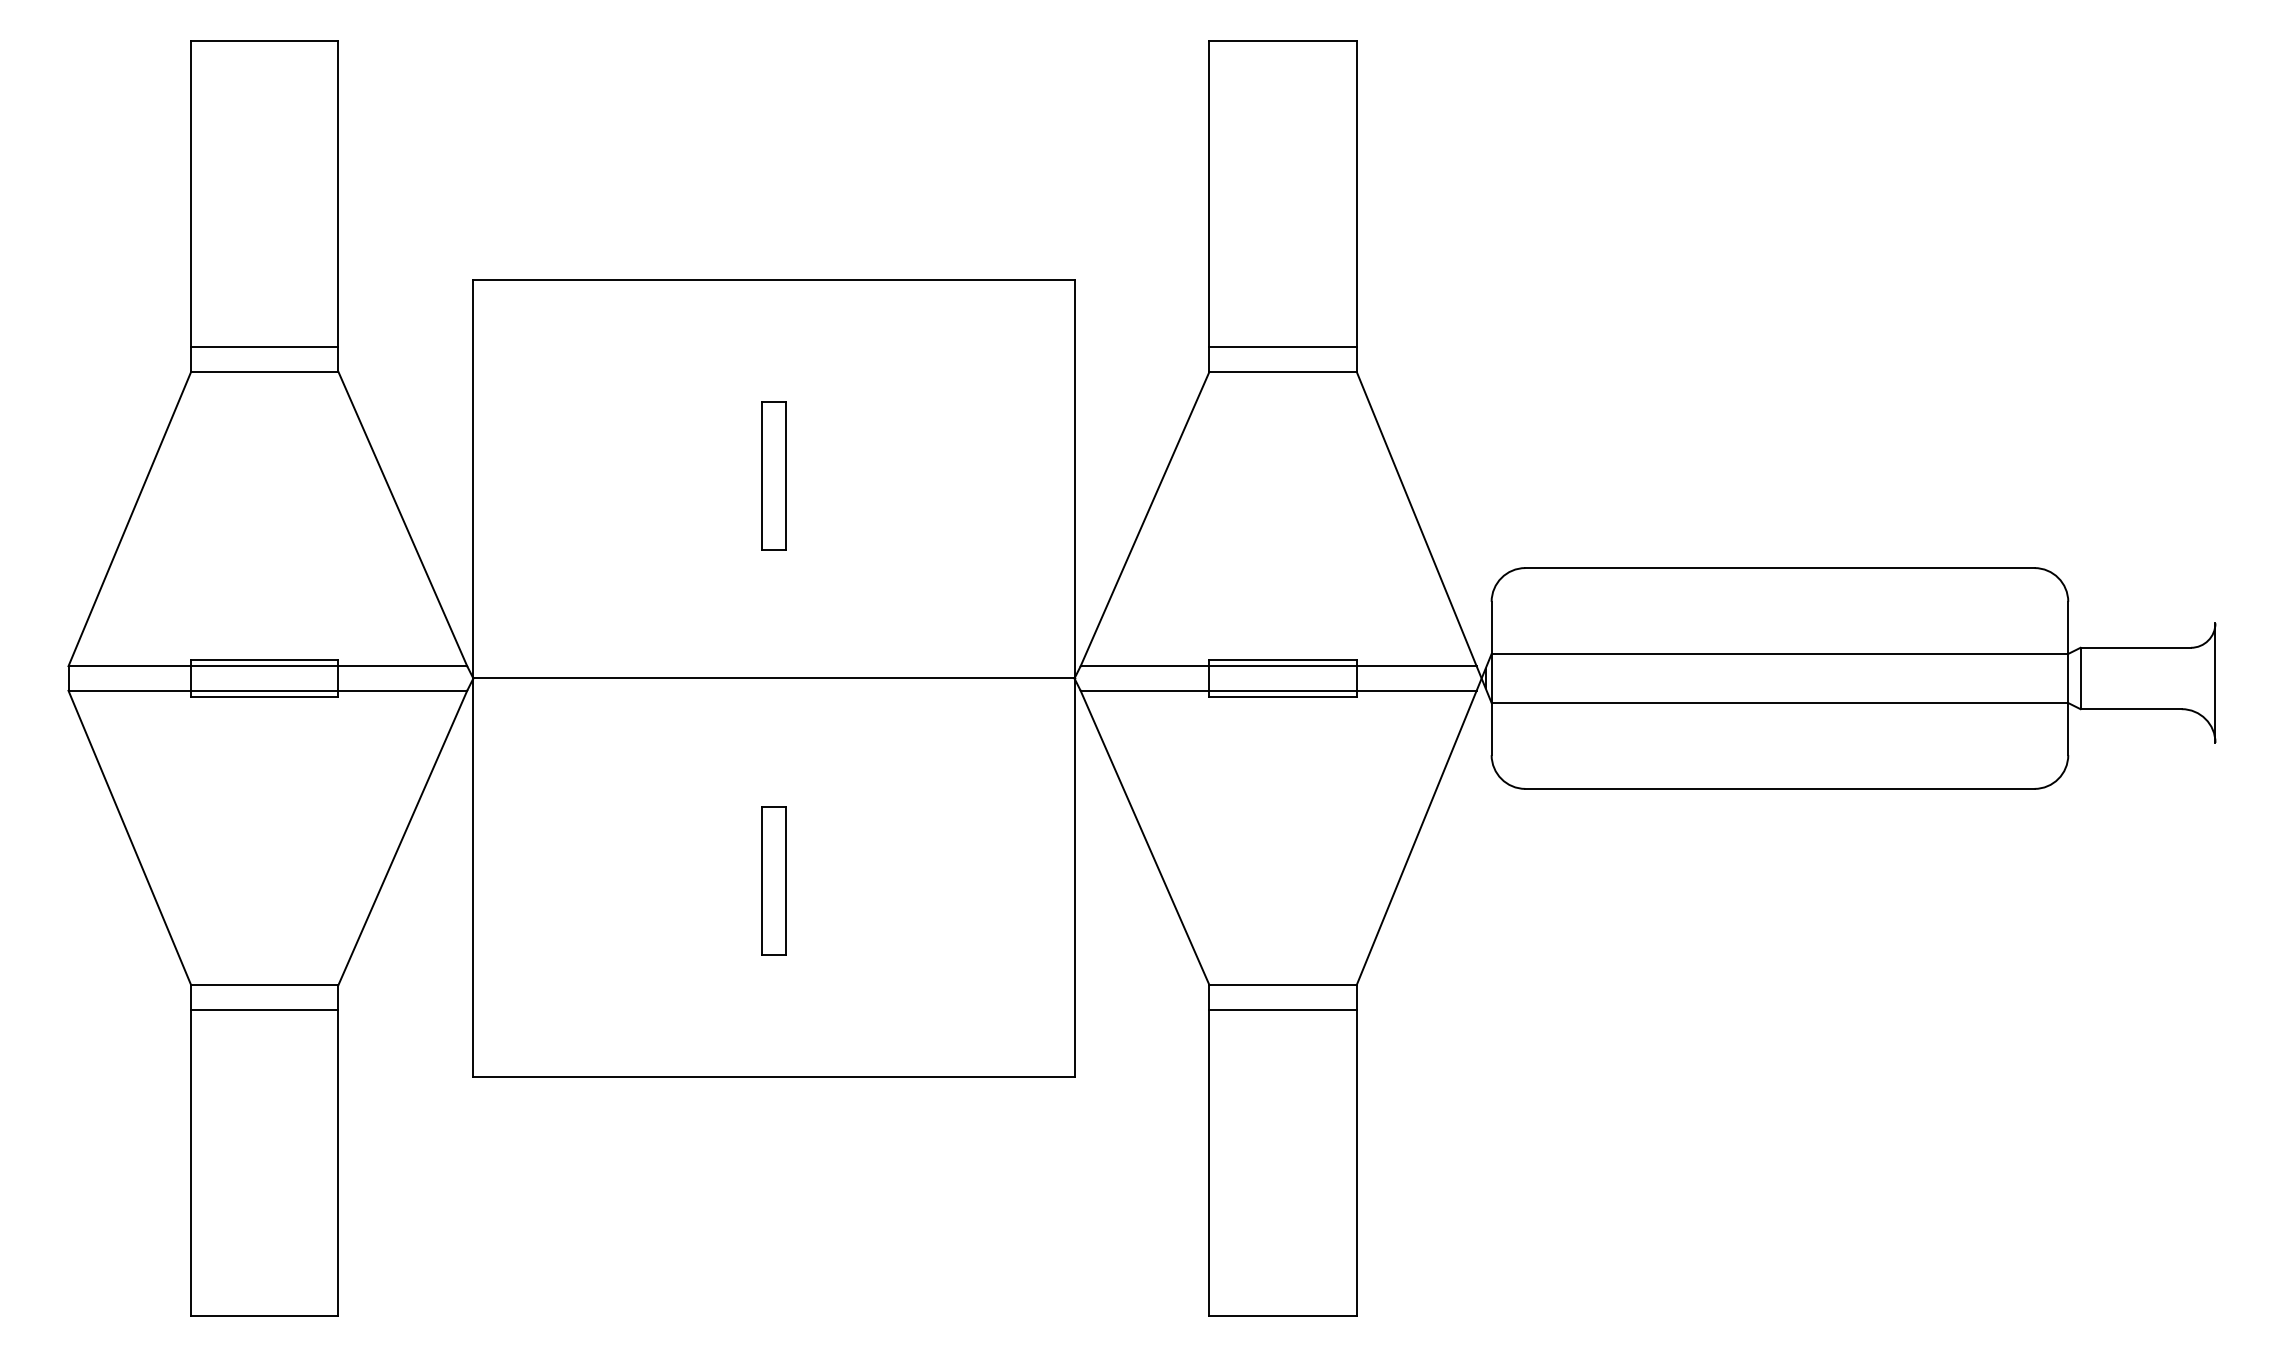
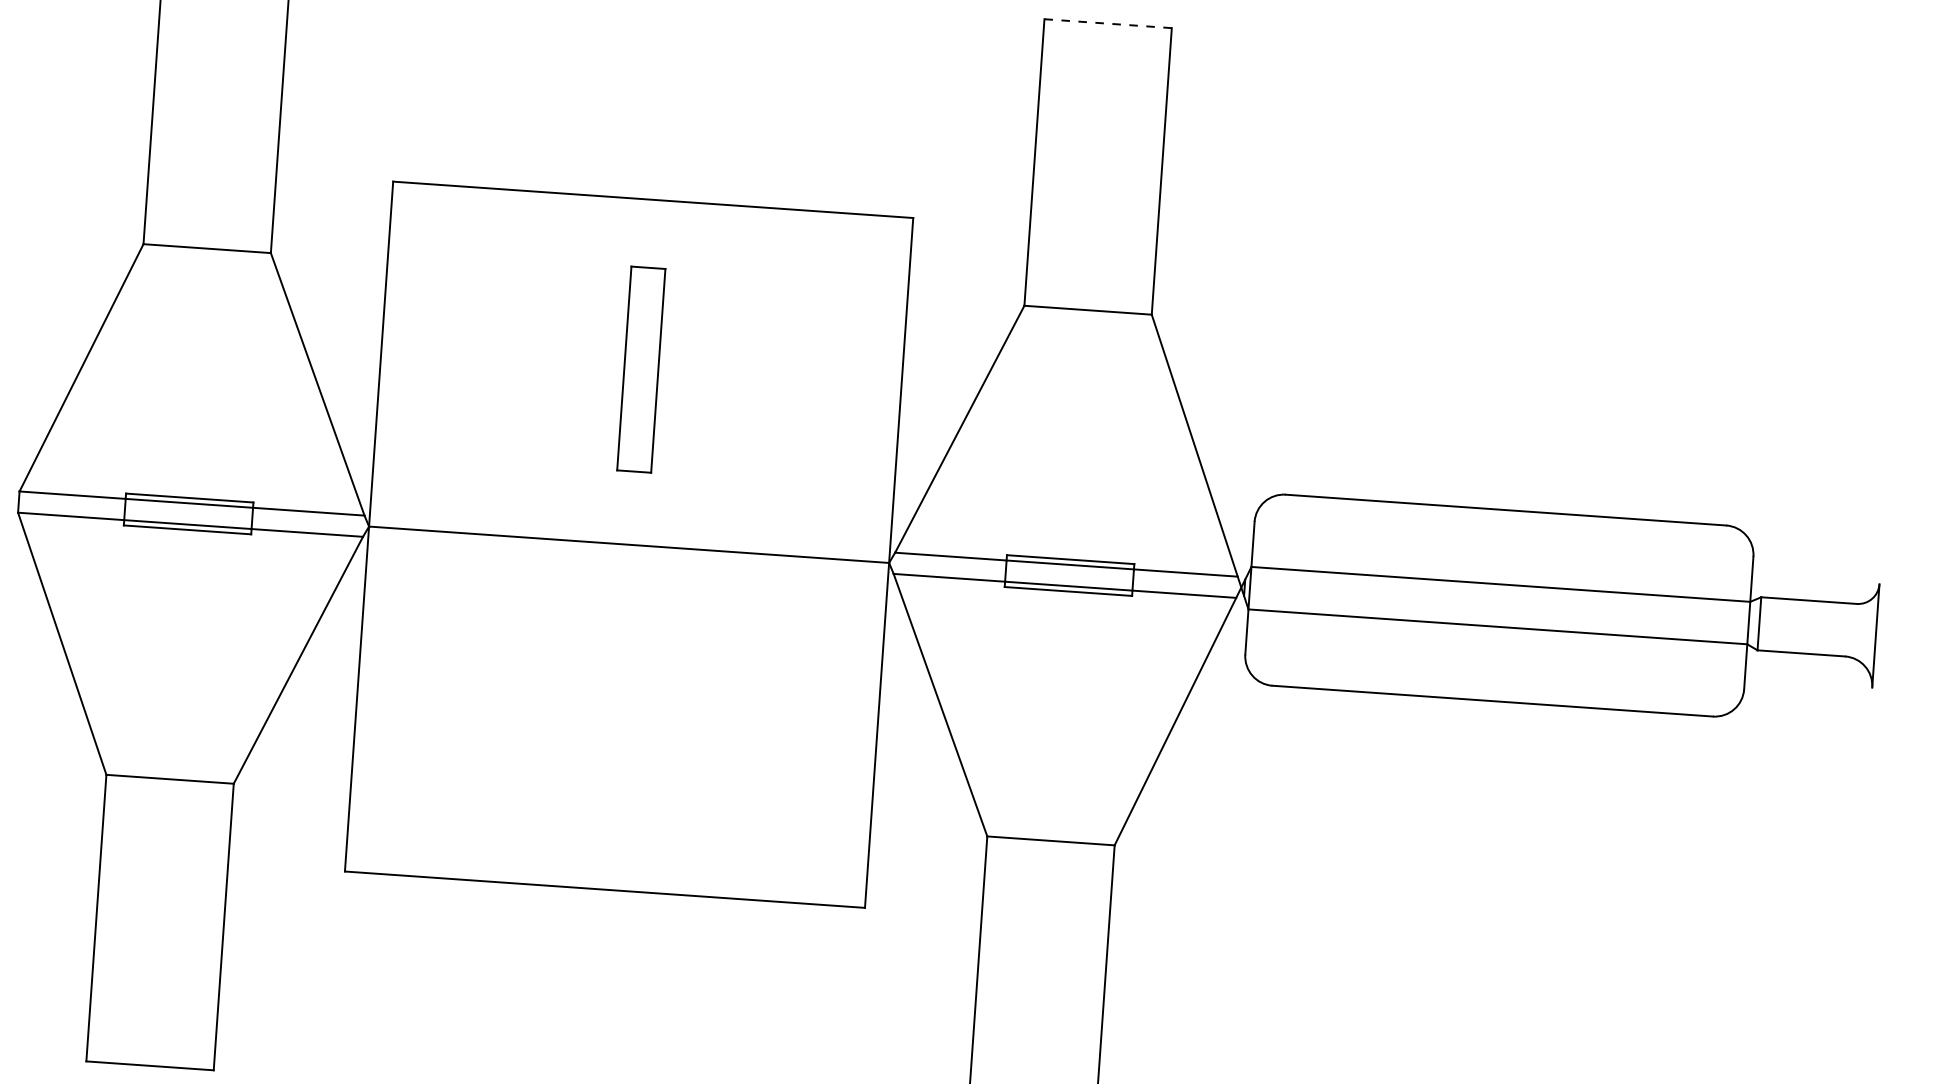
line: (1283, 40) -> (1108, 23), solid -> dashed
line: (264, 347) -> (208, 227), removed
line: (1282, 347) -> (1089, 289), removed
part: (773, 475) -> (640, 369), size x1.6
part: (773, 880) -> (616, 719), removed
line: (264, 1009) -> (168, 800), removed
line: (1282, 1009) -> (1049, 861), removed

